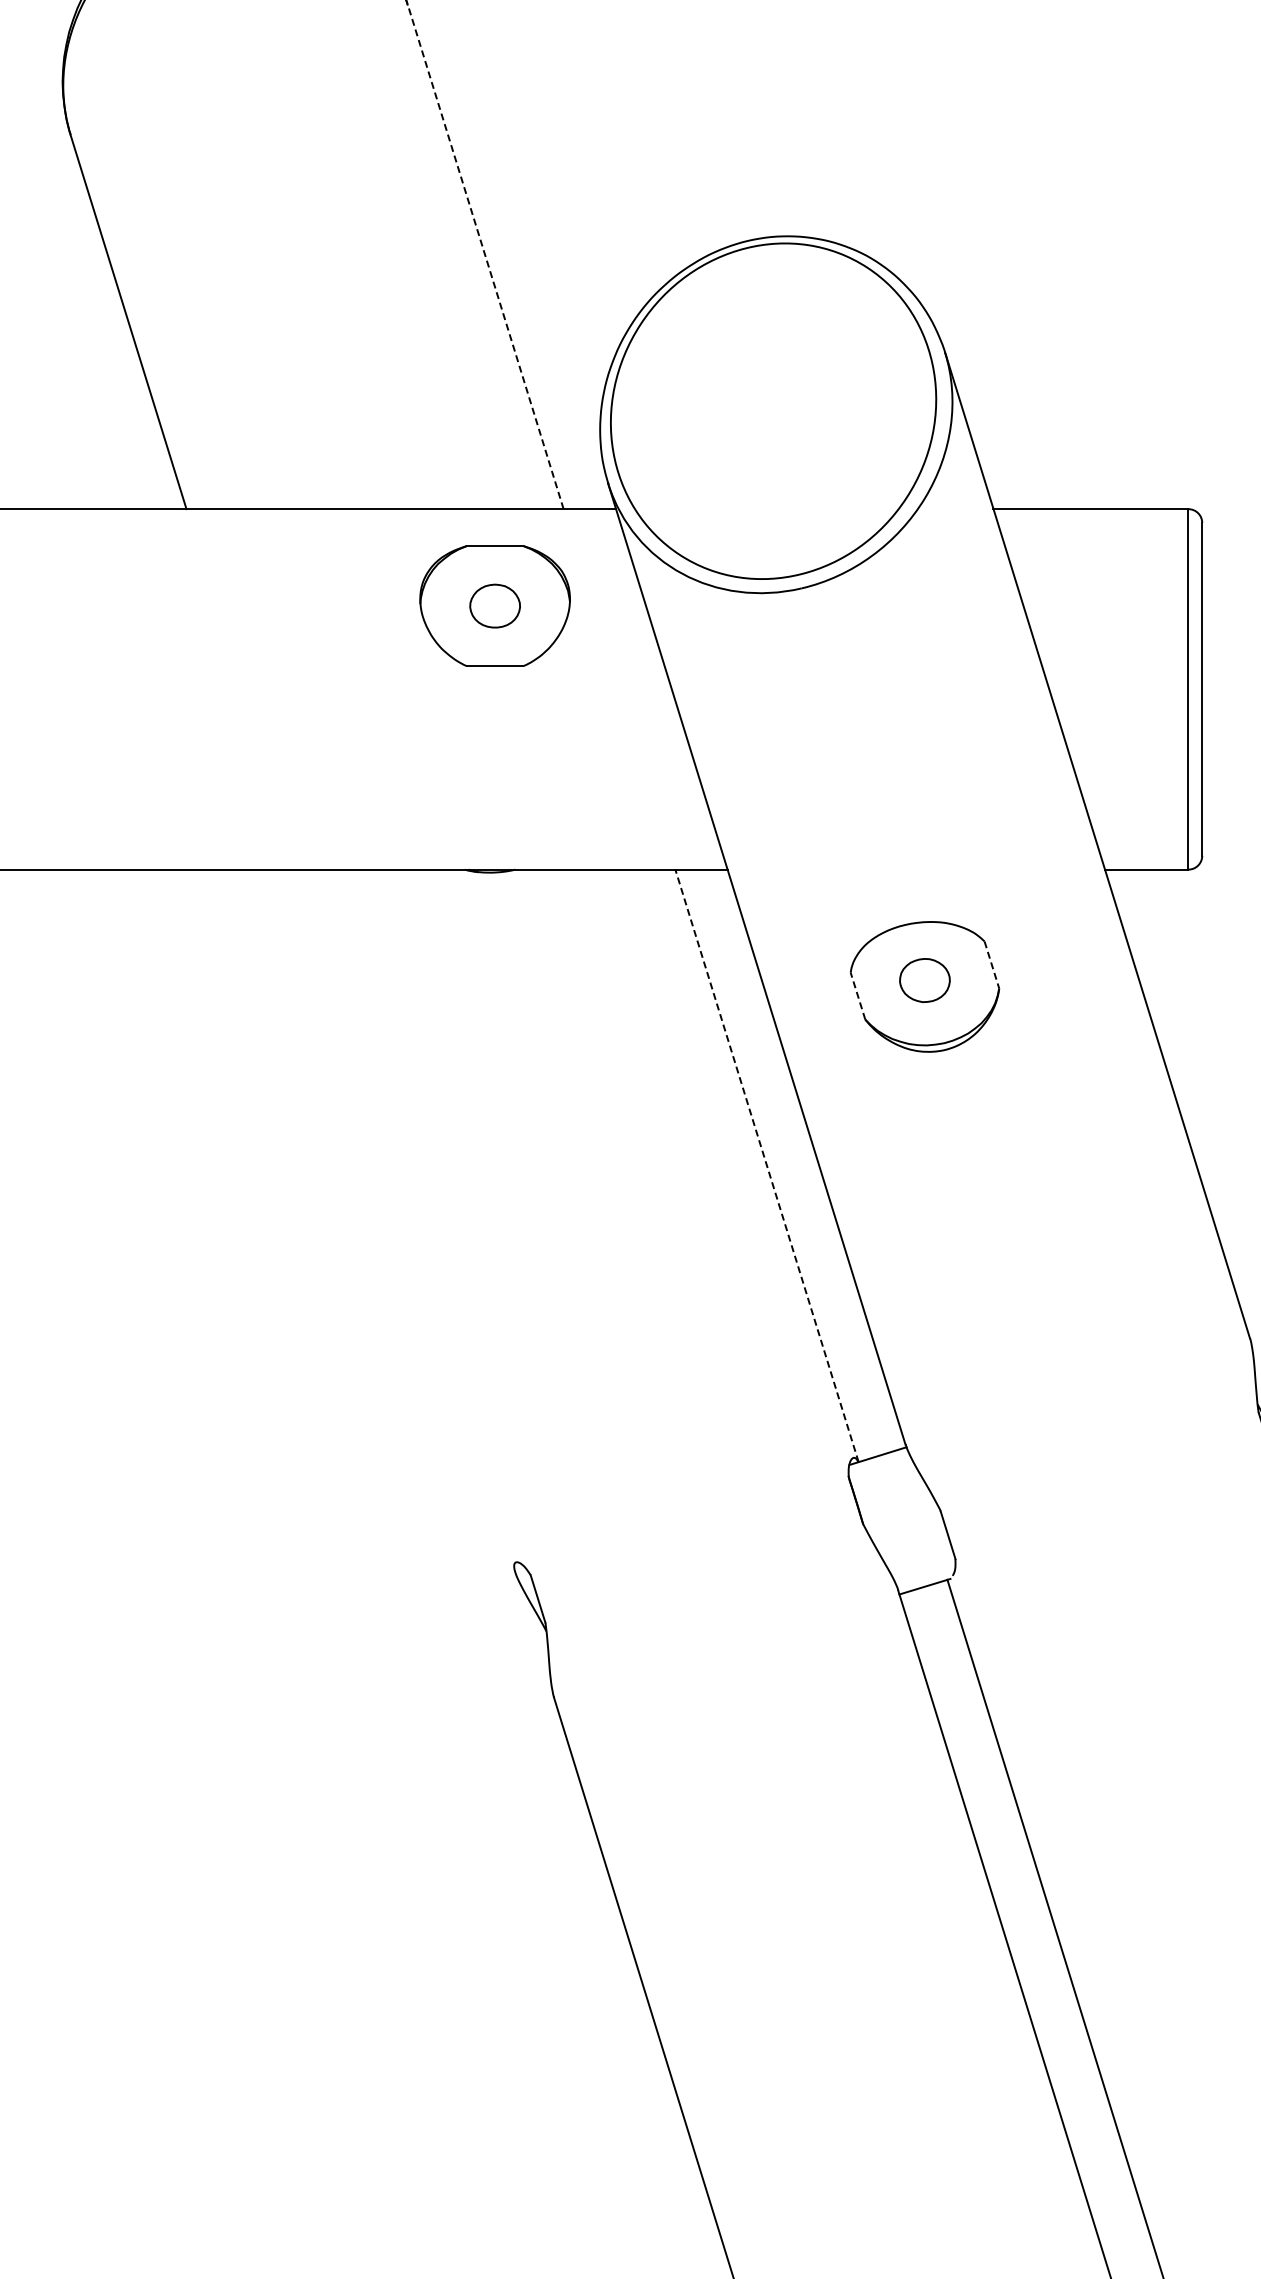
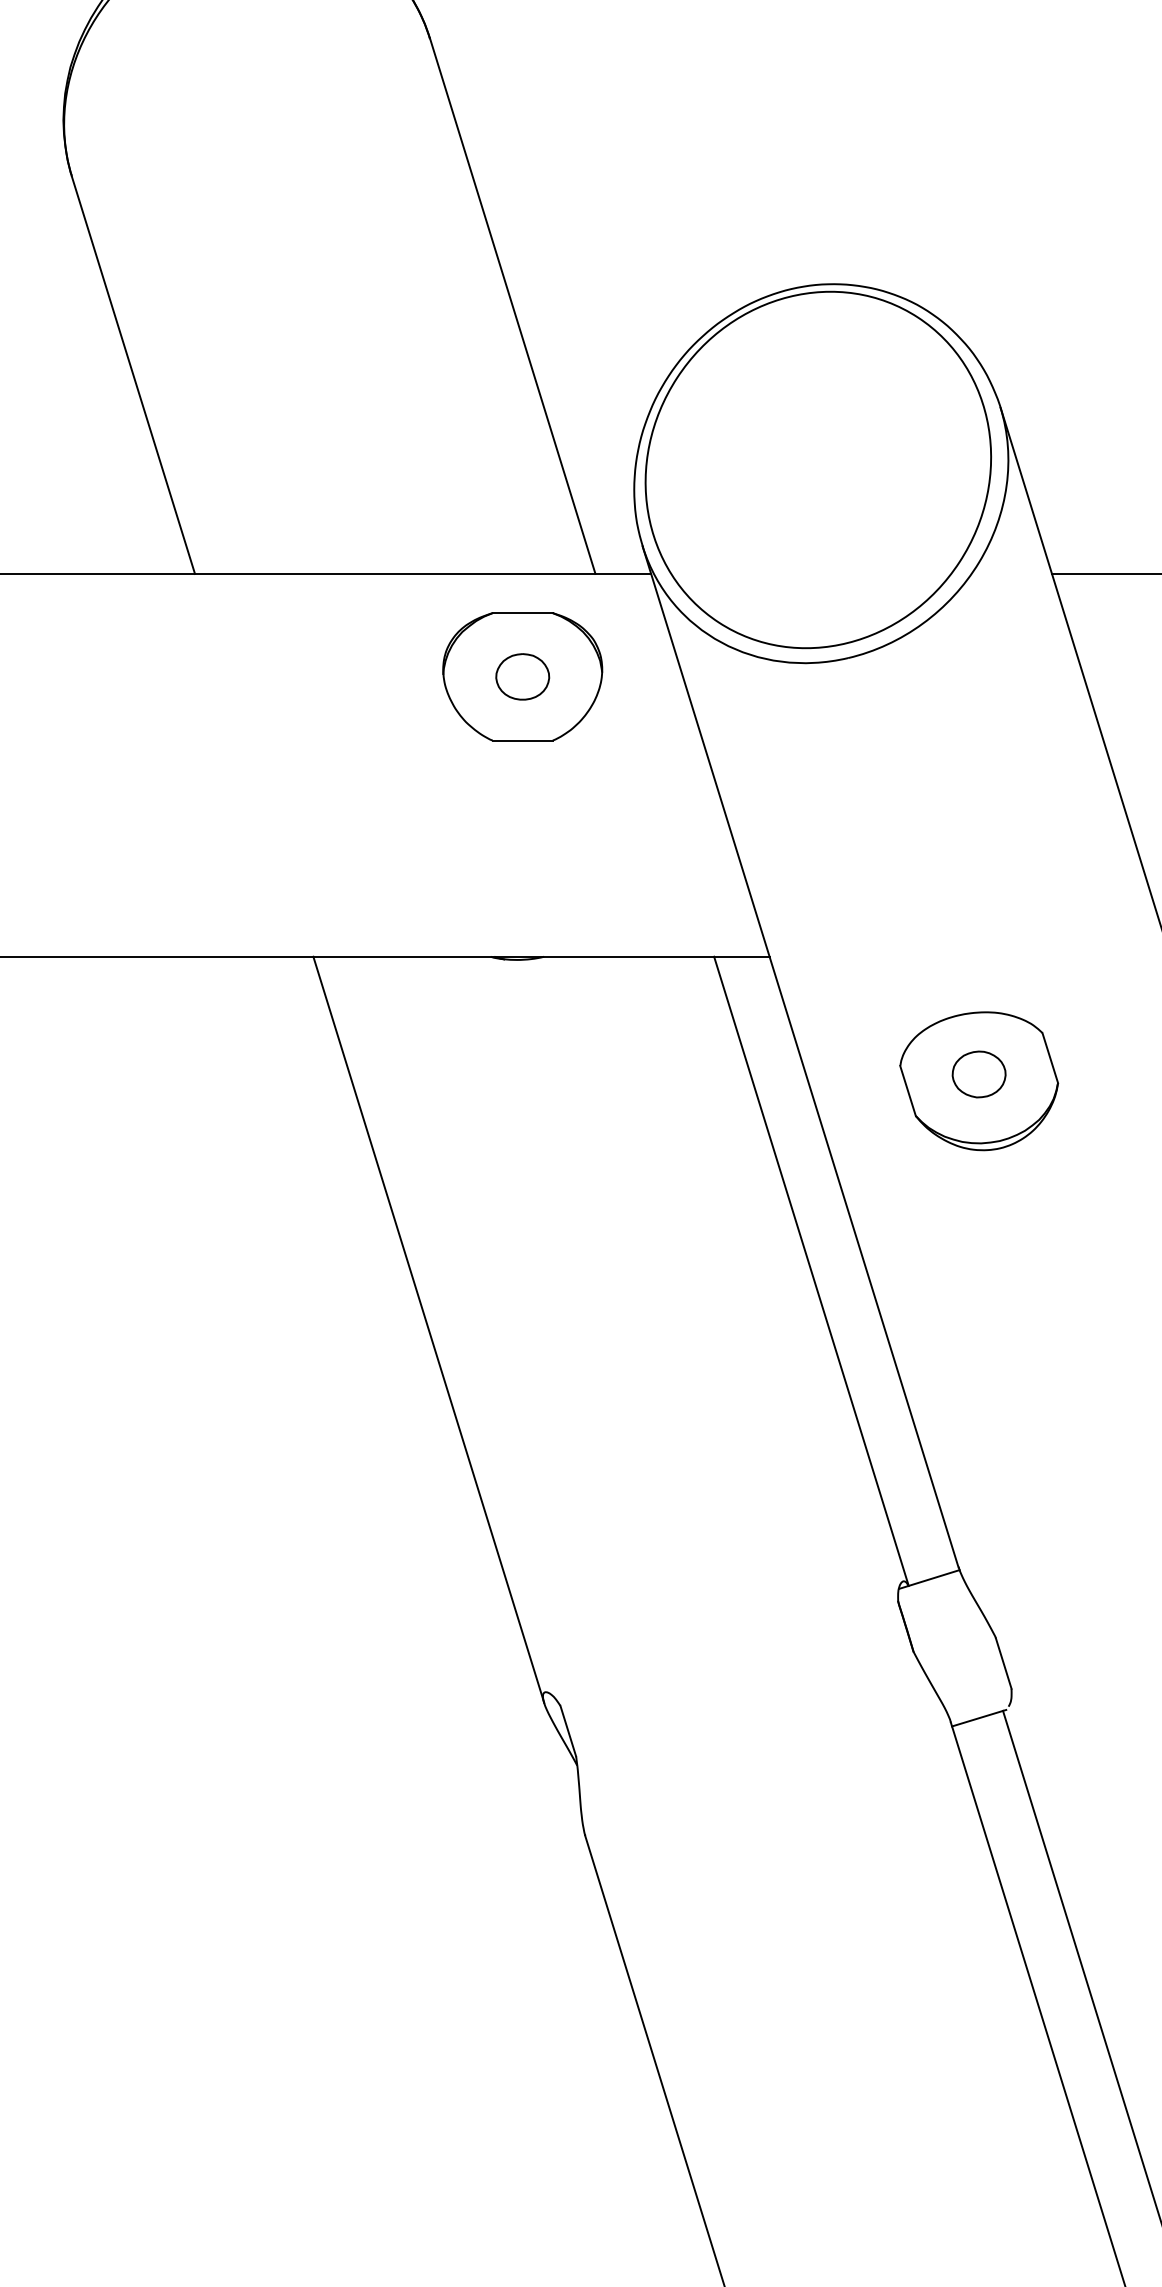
line: (485, 256) -> (512, 305), dashed -> solid
line: (991, 965) -> (1049, 1058), dashed -> solid
line: (857, 996) -> (907, 1091), dashed -> solid
line: (766, 1165) -> (810, 1270), dashed -> solid
line: (406, 1220) -> (428, 1329), added

